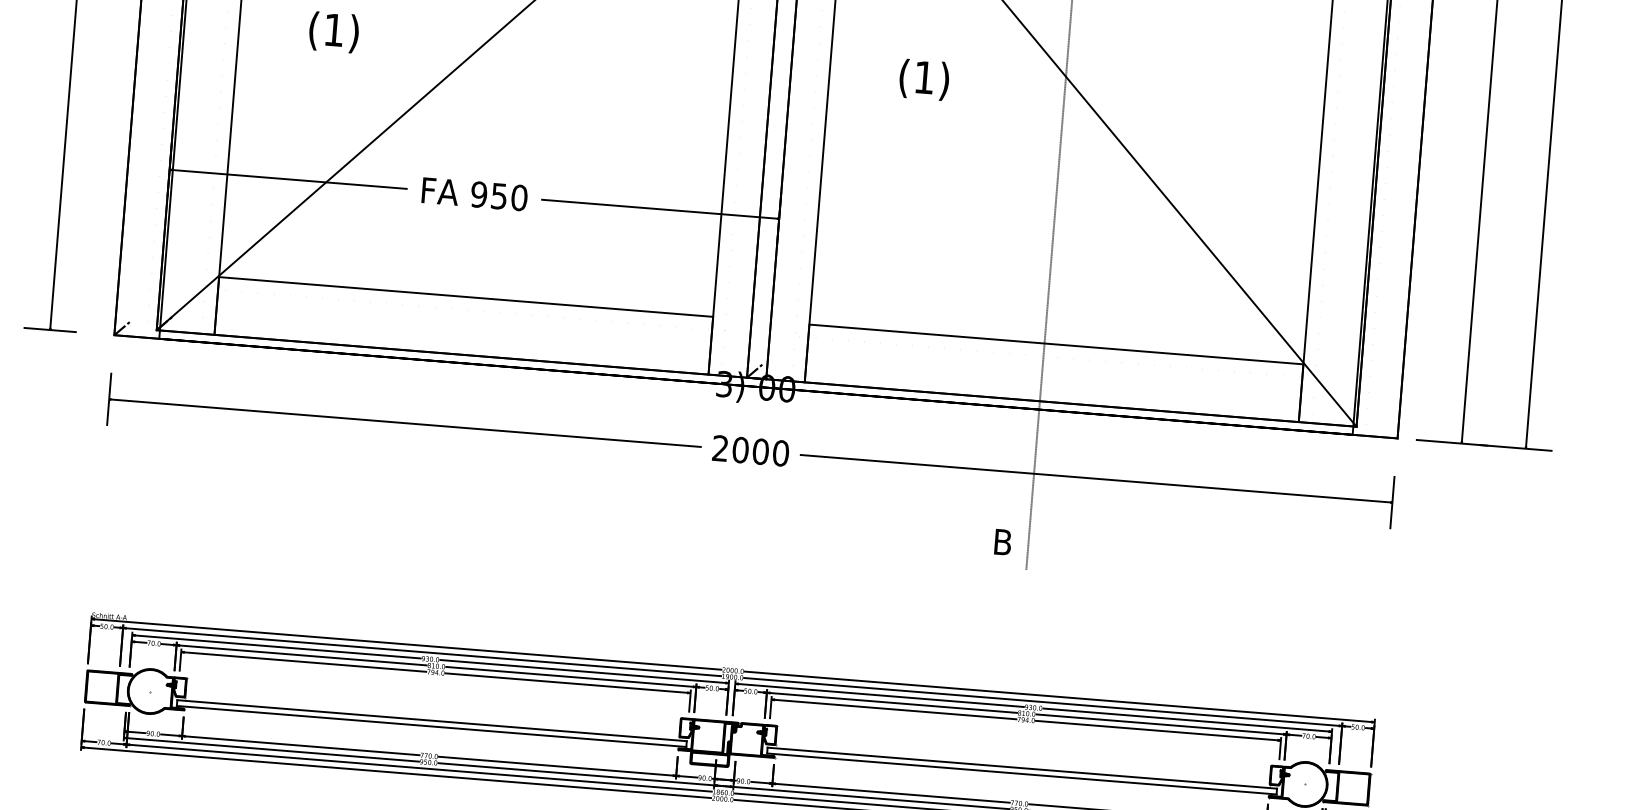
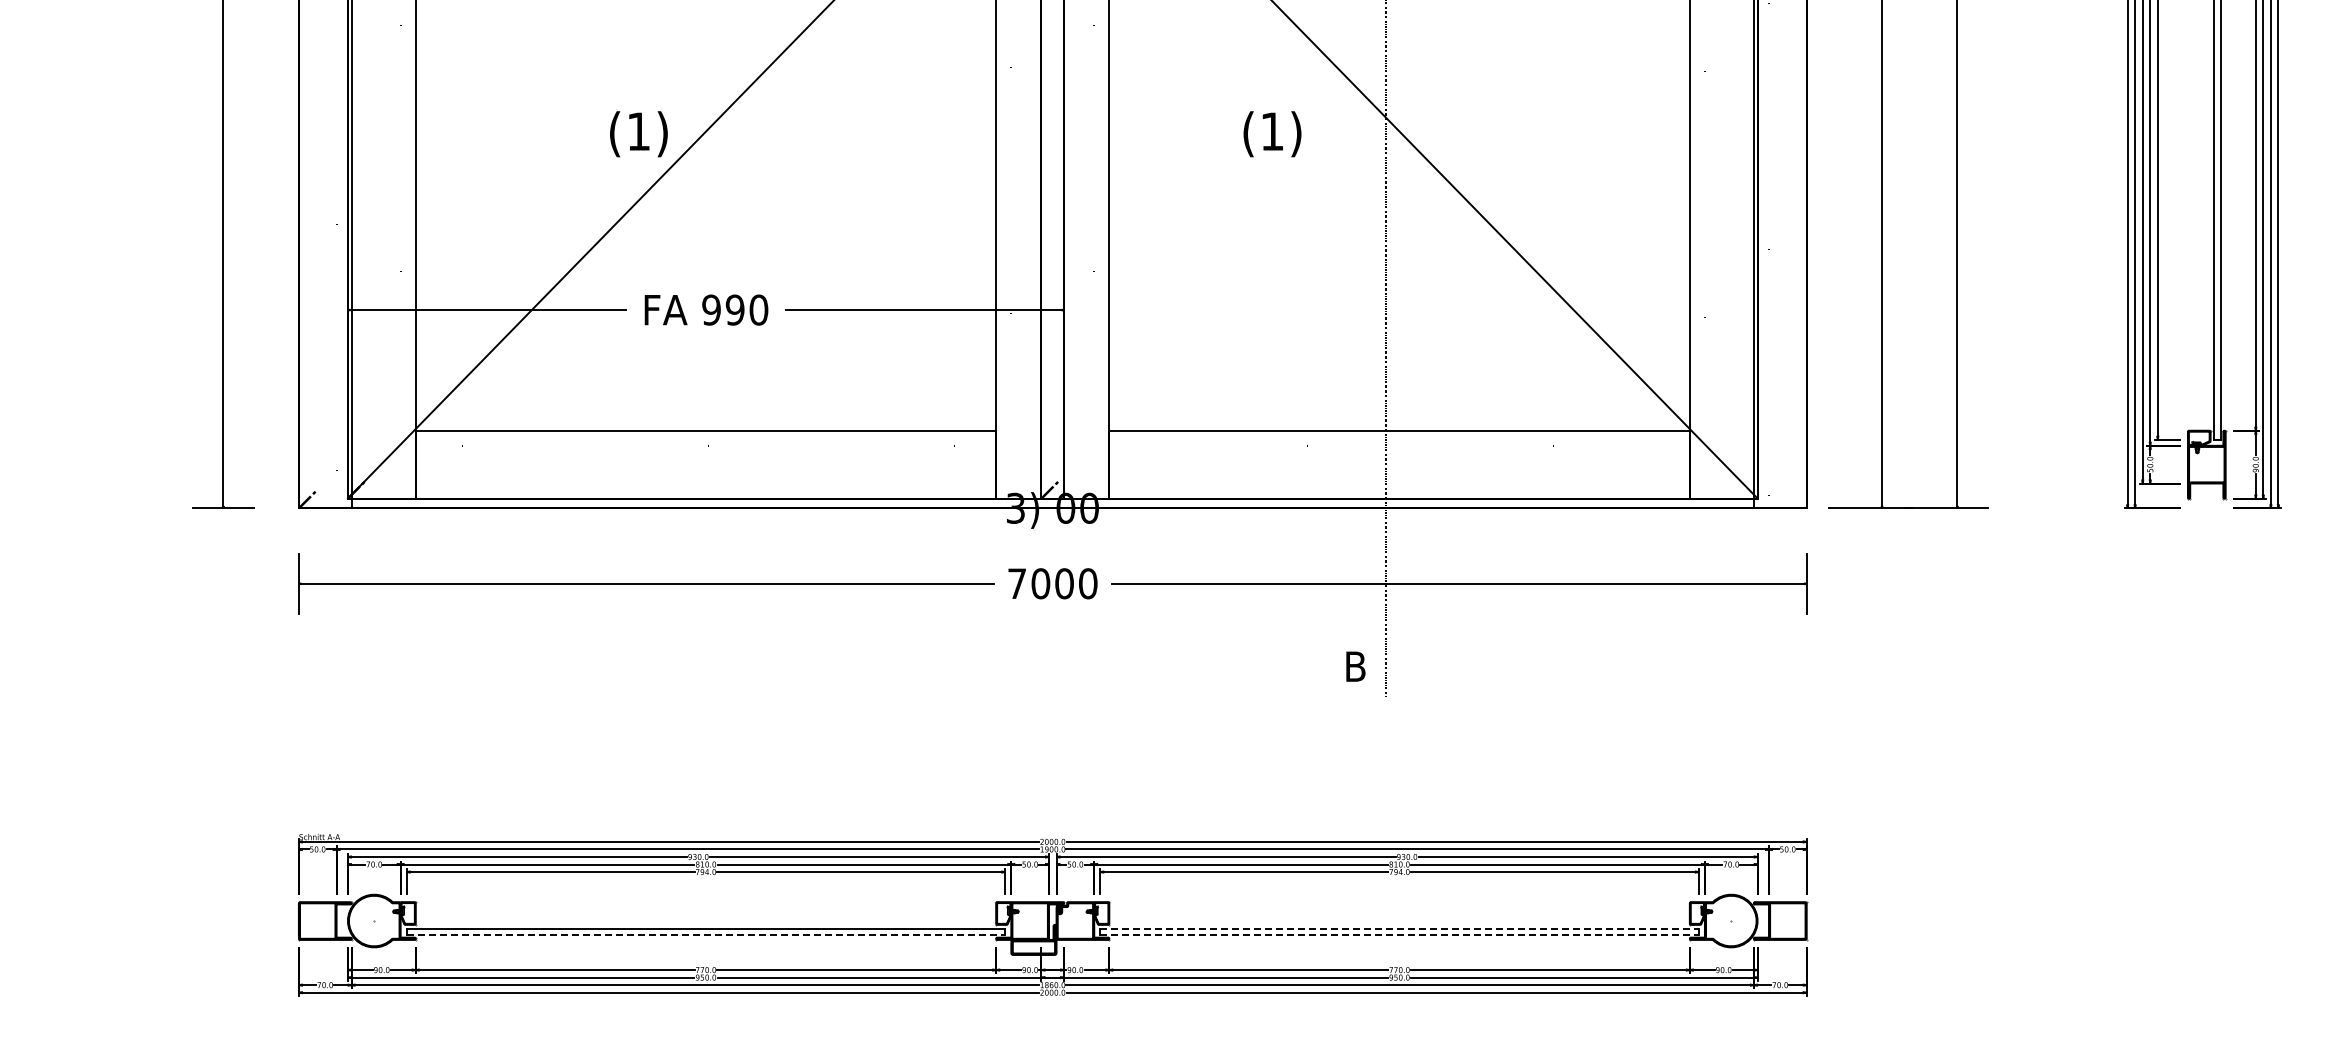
text: (333, 32) -> (638, 134), moved
text: (924, 80) -> (1272, 134), moved
text: (498, 195) -> (734, 309), 950 -> 990
text: (719, 448) -> (1016, 583), 2000 -> 7000
line: (432, 726) -> (706, 935), solid -> dashed
line: (1023, 768) -> (1400, 928), solid -> dashed
line: (1022, 774) -> (1400, 935), solid -> dashed

